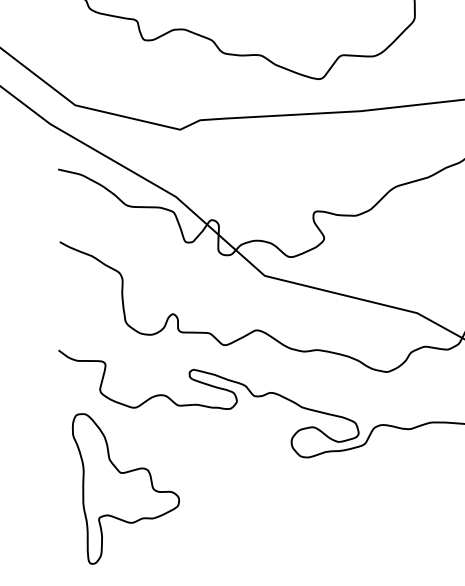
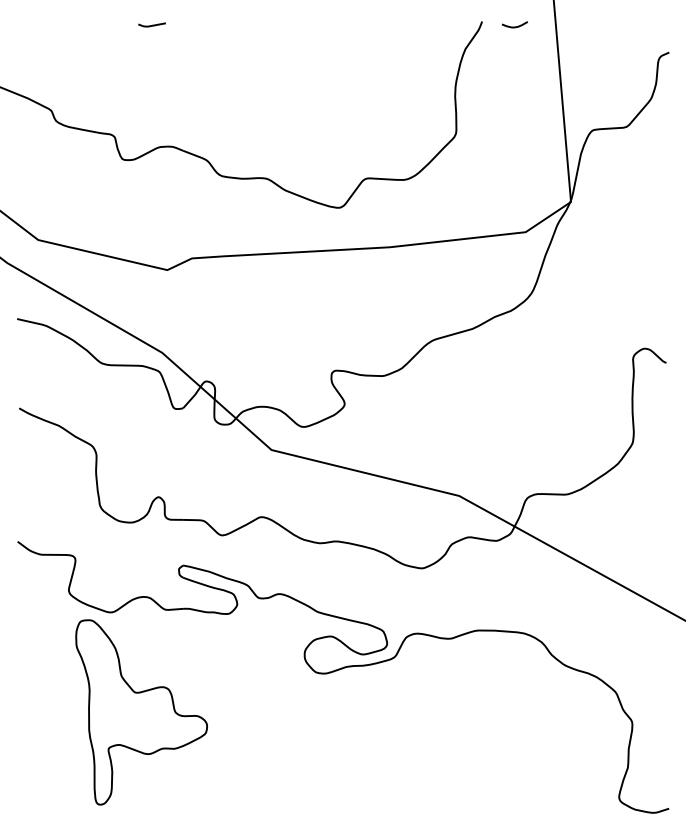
part: (125, 489) -> (141, 712), moved

